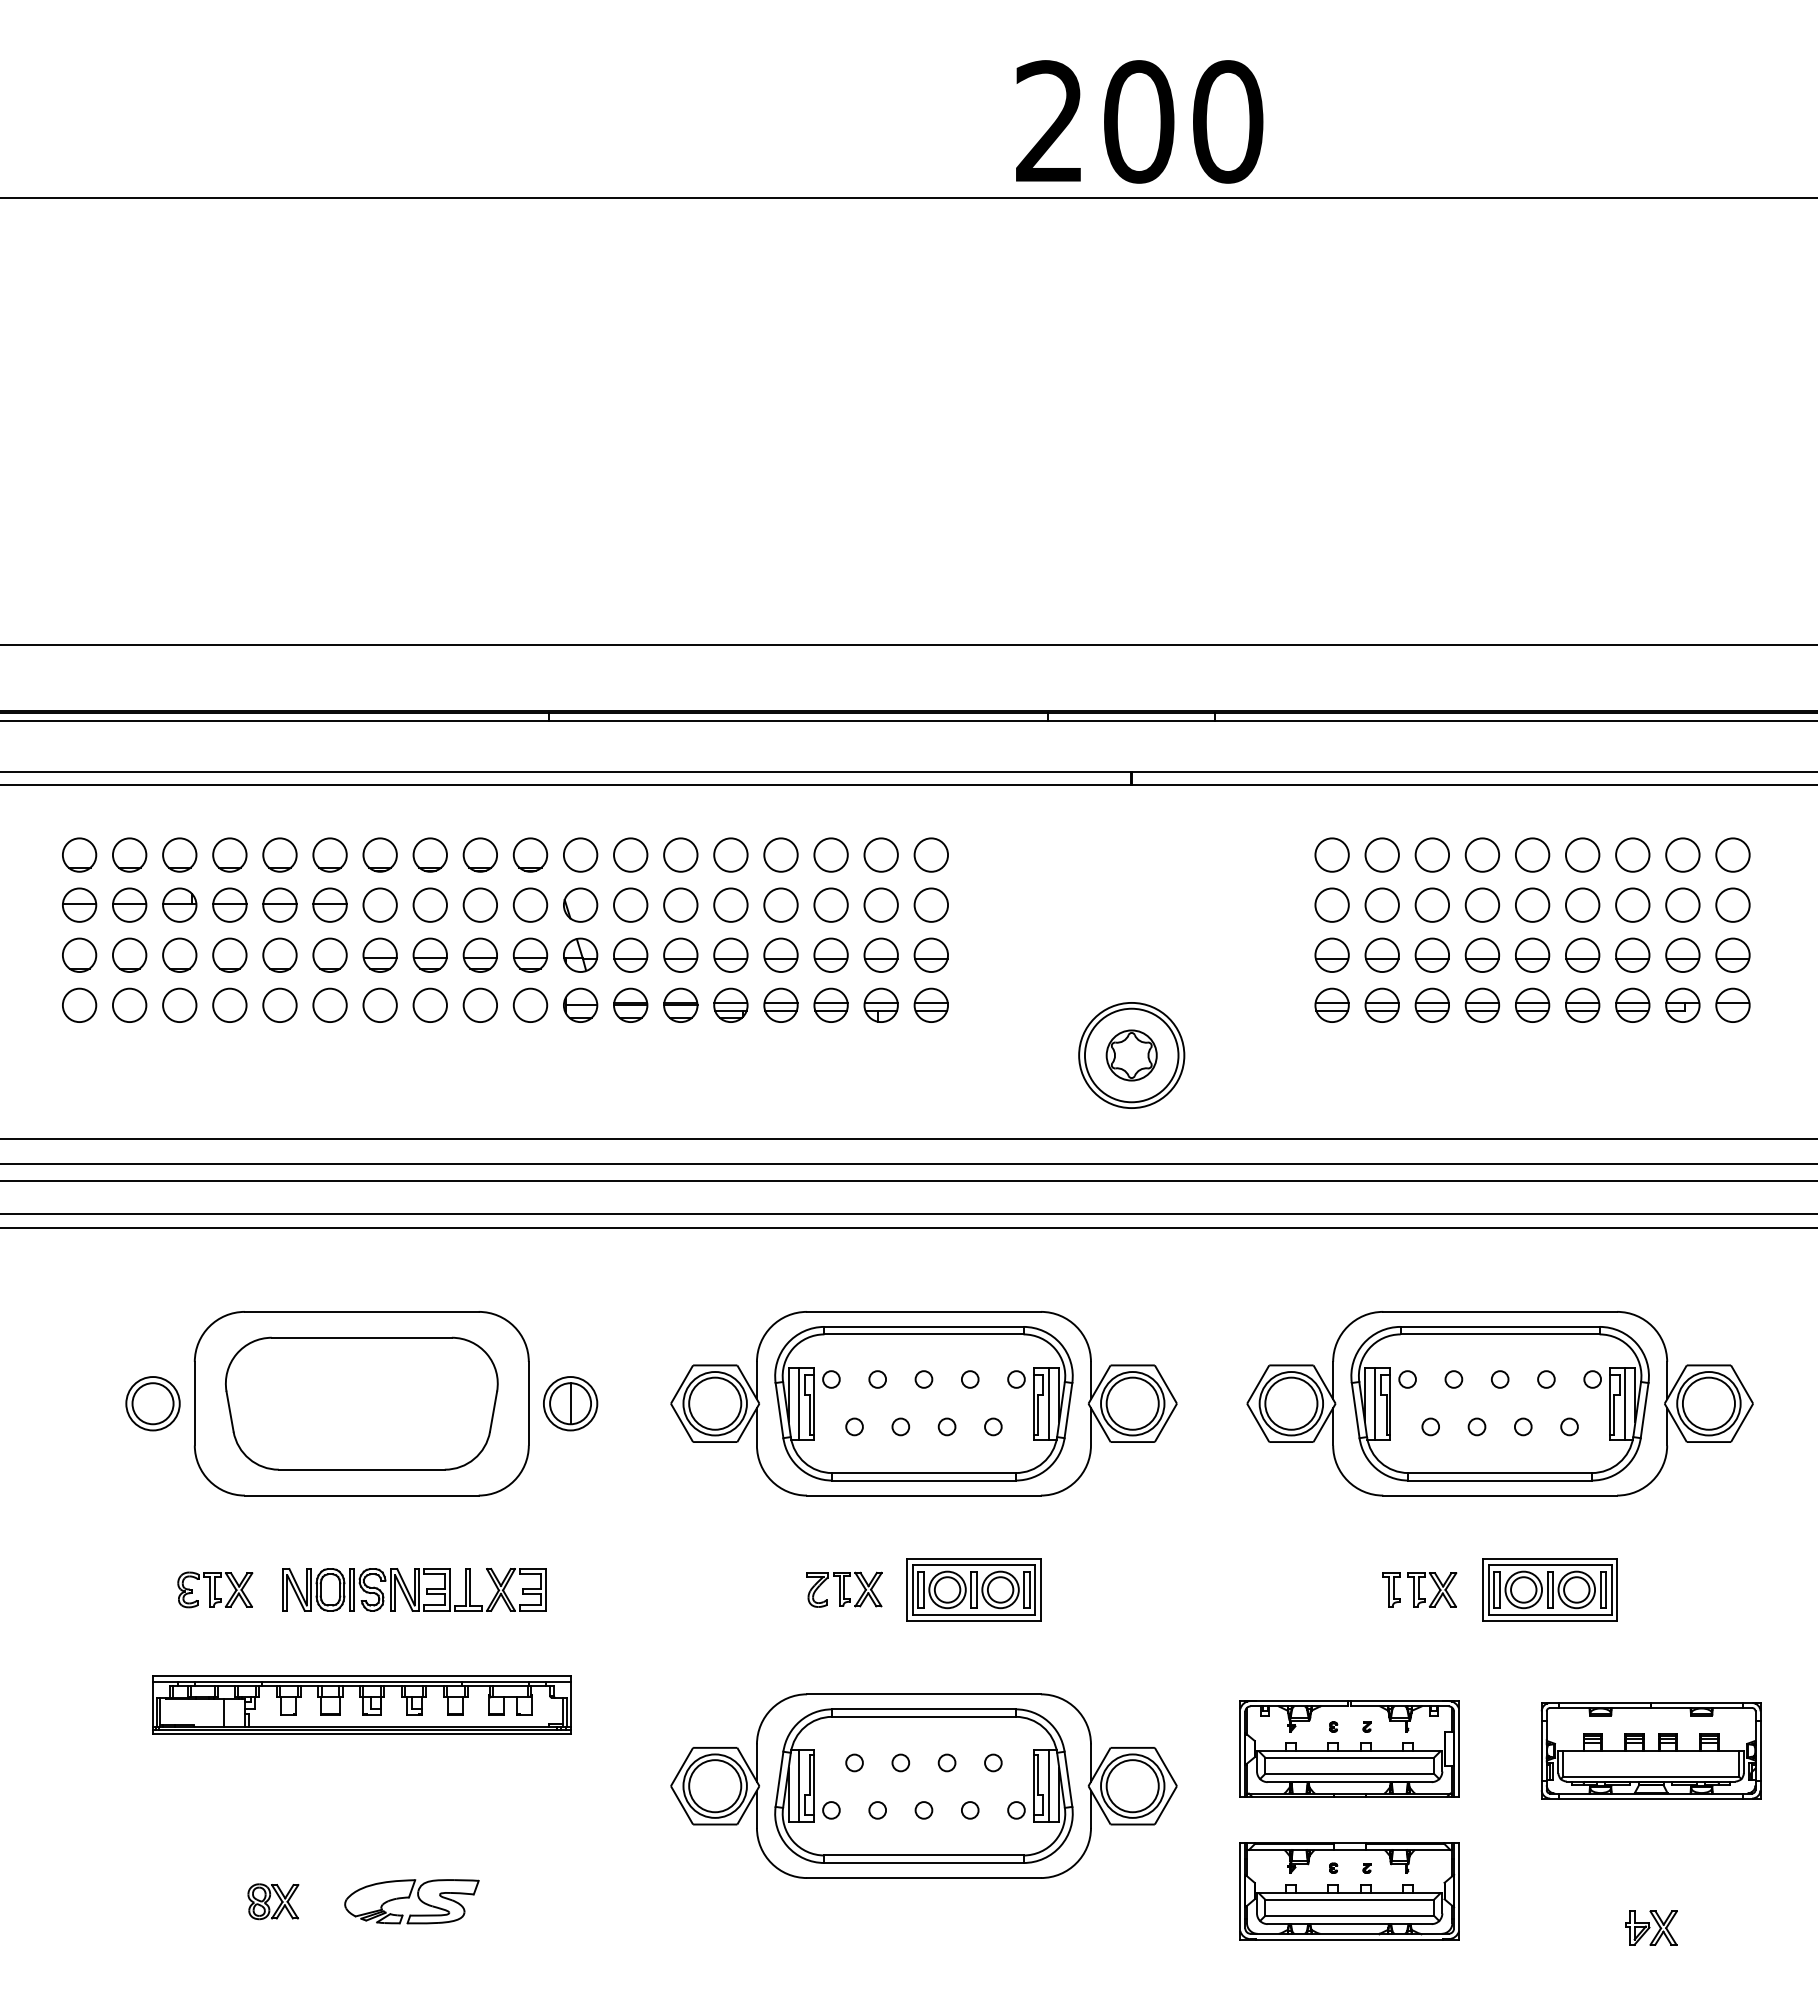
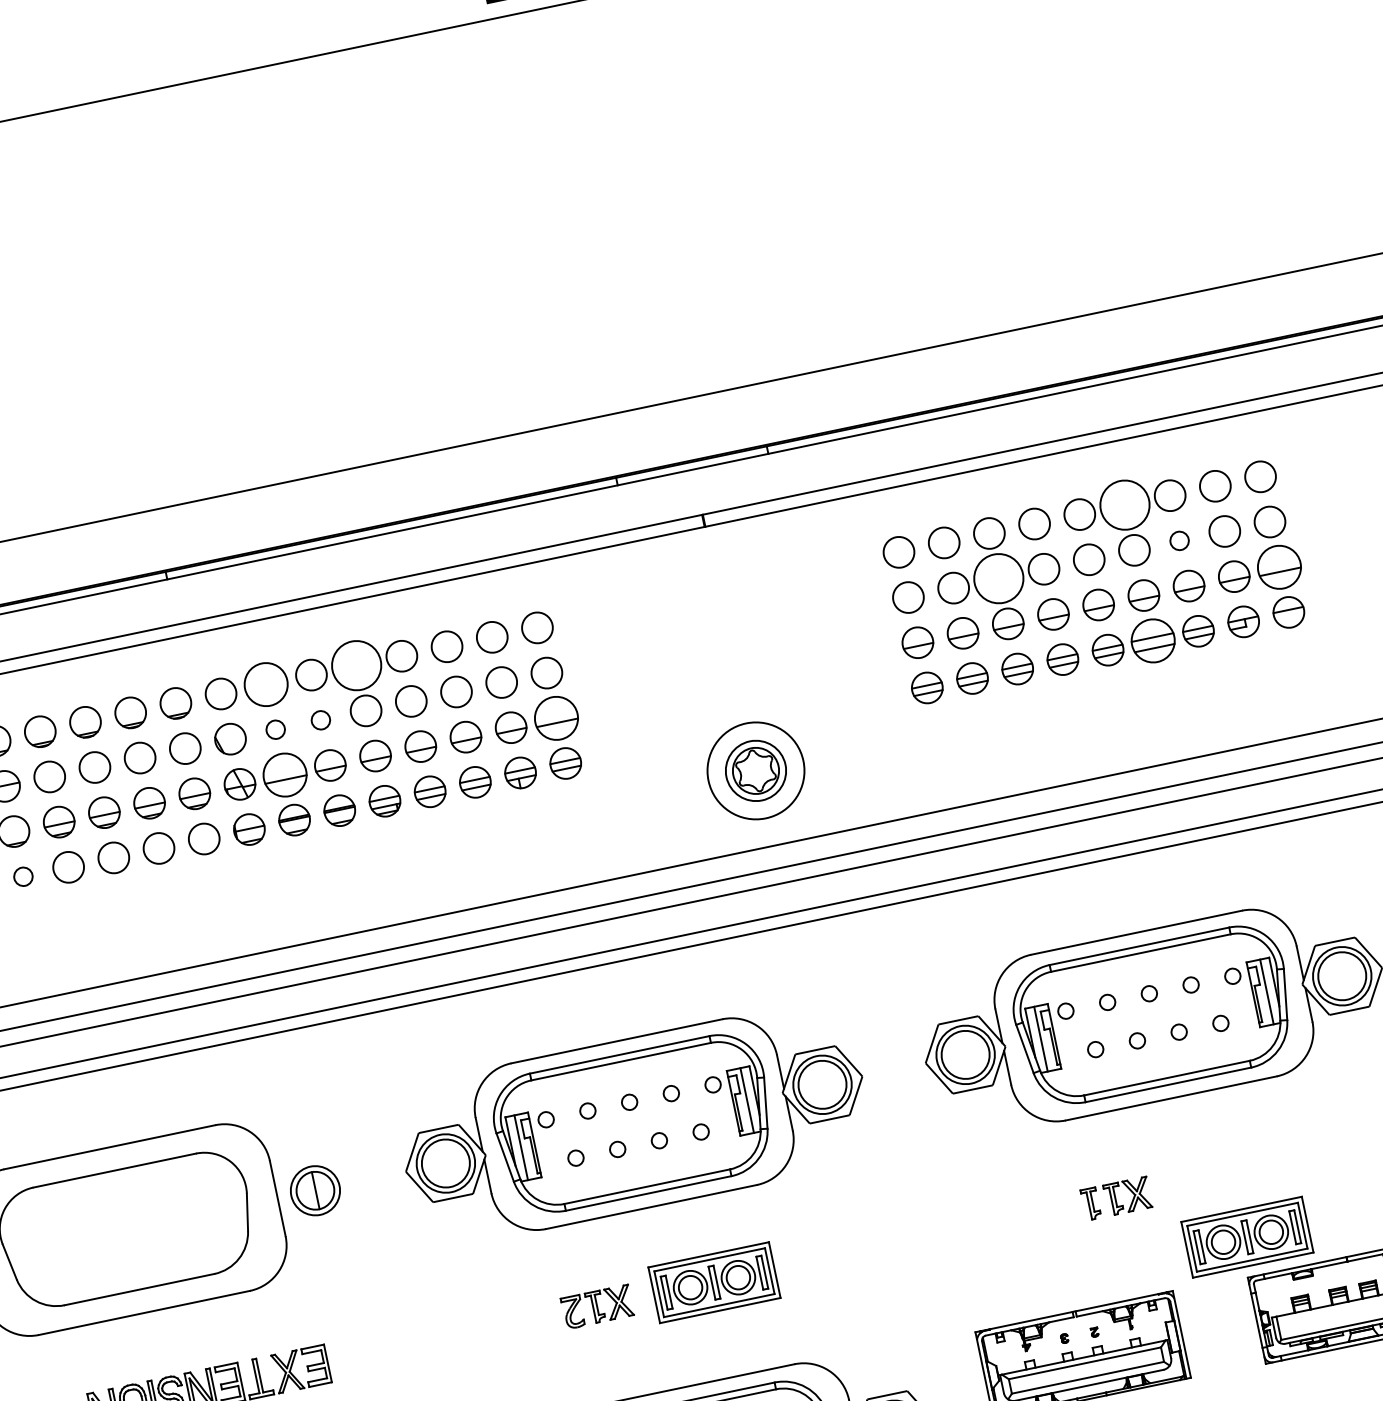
circle: (630, 854) -> (265, 684), size x1.4
circle: (730, 854) -> (356, 665), size x1.6
circle: (1582, 854) -> (1124, 504), size x1.6
circle: (630, 904) -> (275, 729), size x0.6
circle: (680, 904) -> (320, 719), size x0.6
circle: (1432, 904) -> (998, 578), size x1.6
circle: (1632, 904) -> (1179, 540), size x0.6
part: (630, 954) -> (284, 774), size x1.4
part: (930, 954) -> (555, 717), size x1.4
part: (1732, 954) -> (1278, 566), size x1.4
part: (1582, 1004) -> (1152, 639), size x1.4
circle: (329, 1005) -> (22, 876), size x0.6
circle: (1131, 1055) -> (755, 770), size x0.7
part: (1549, 1589) -> (1246, 1237), moved

